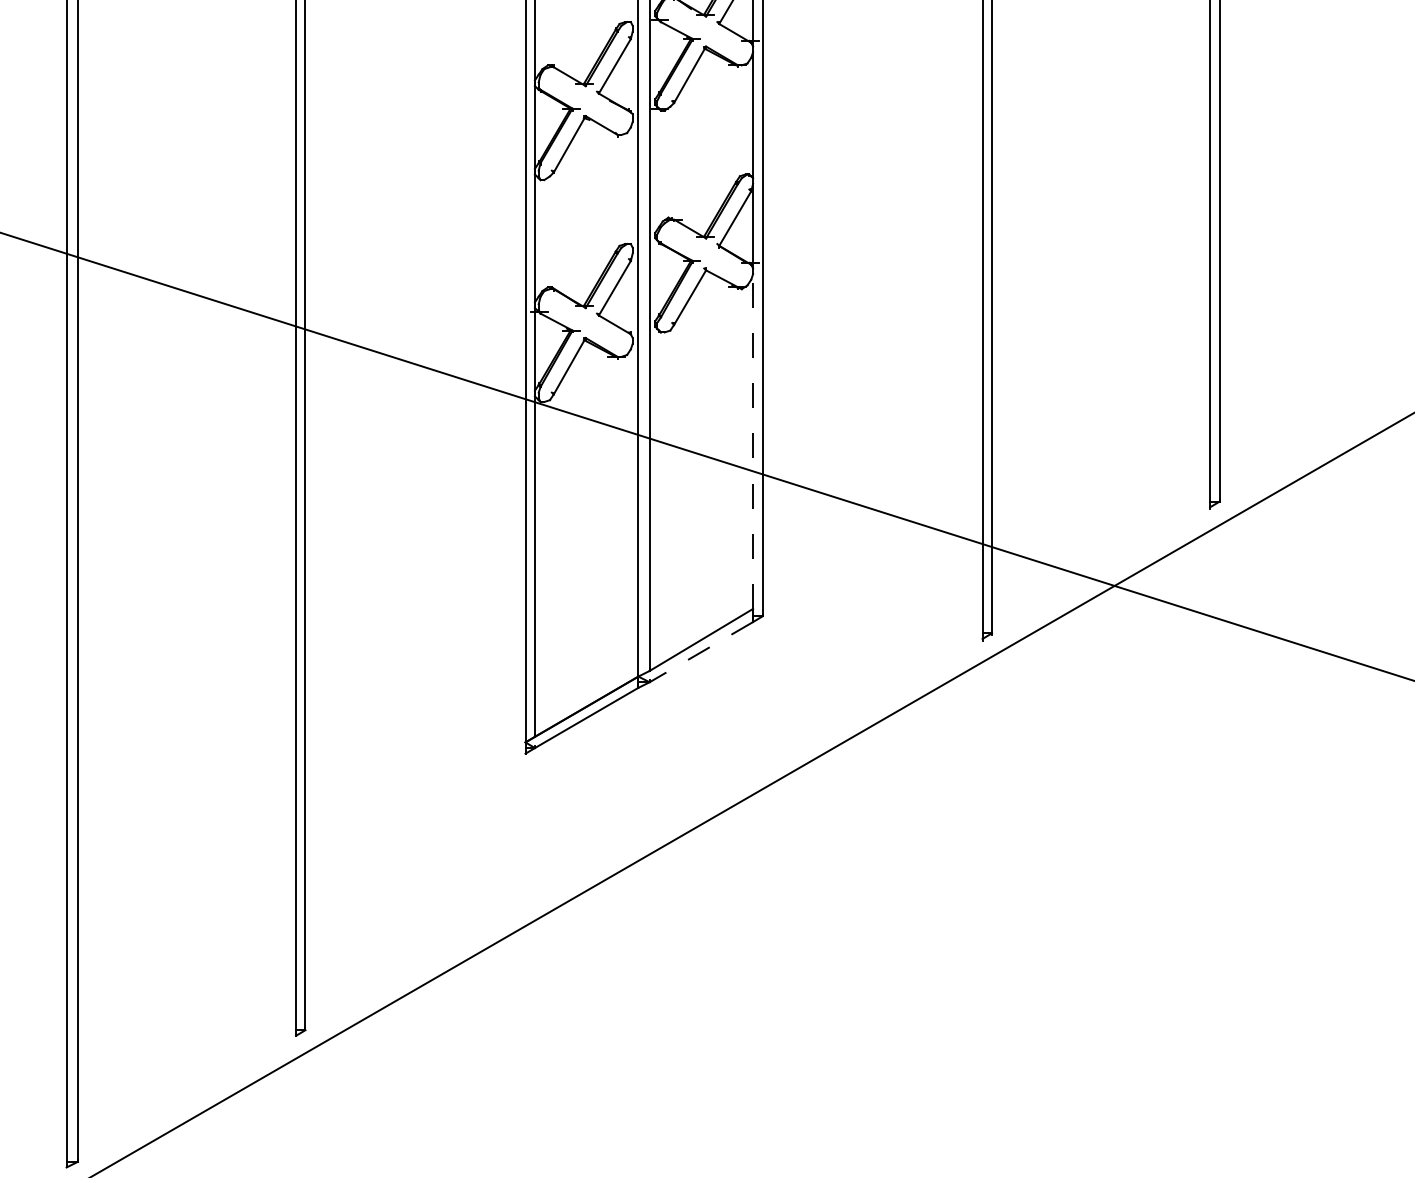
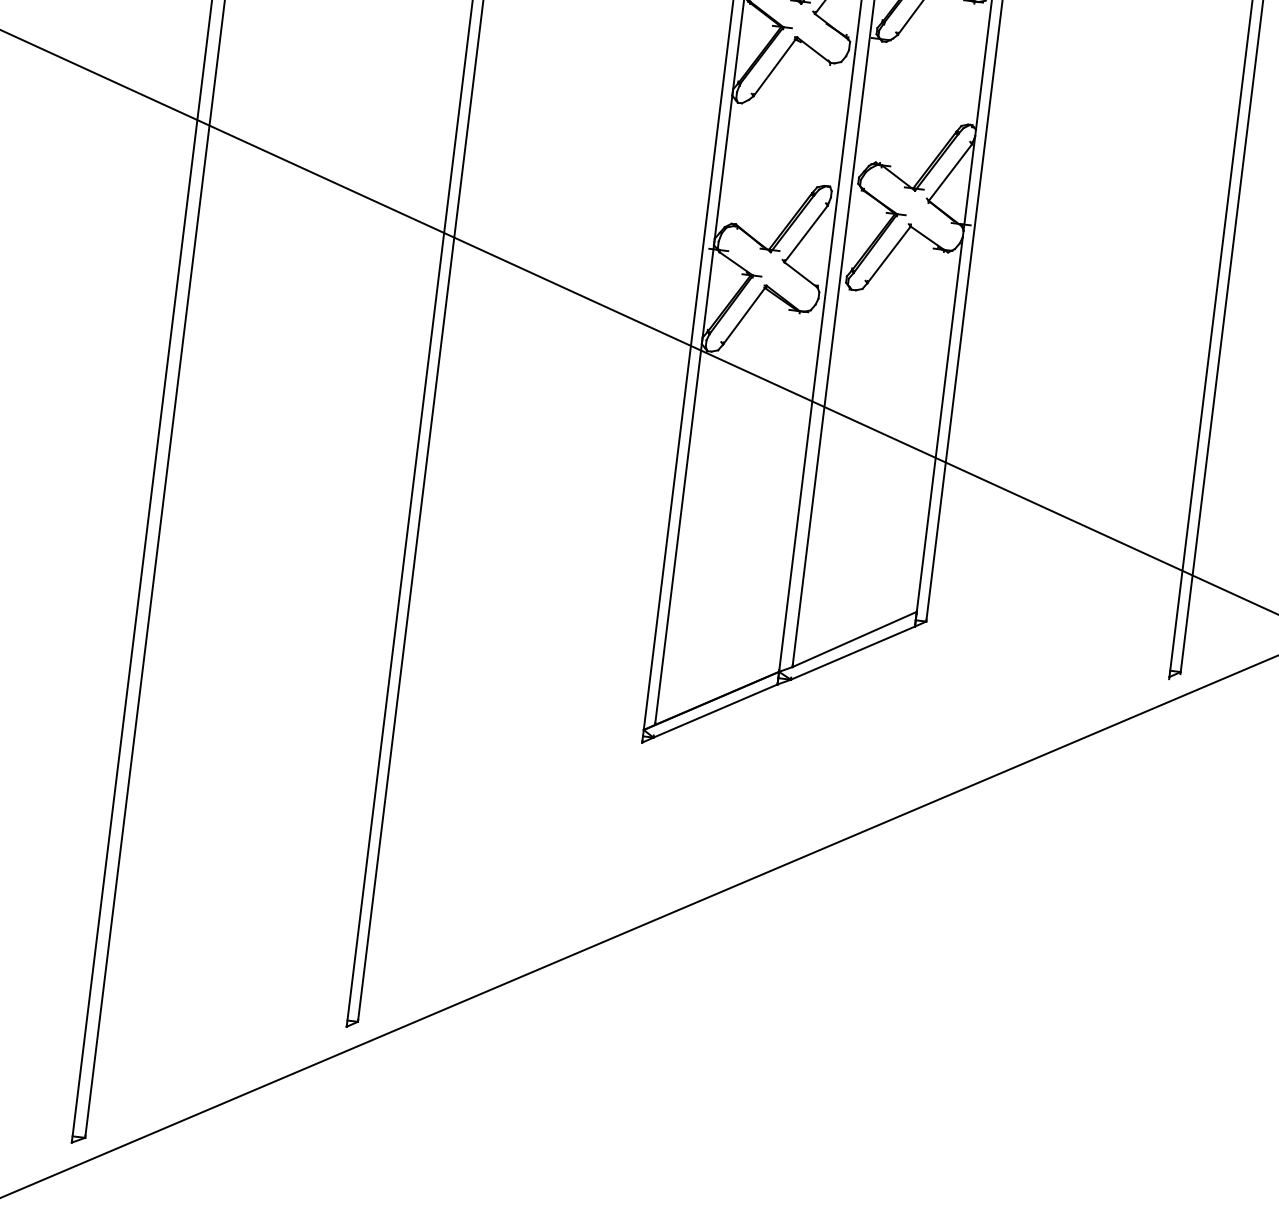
line: (753, 441) -> (940, 424), dashed -> solid
line: (701, 652) -> (853, 653), dashed -> solid

